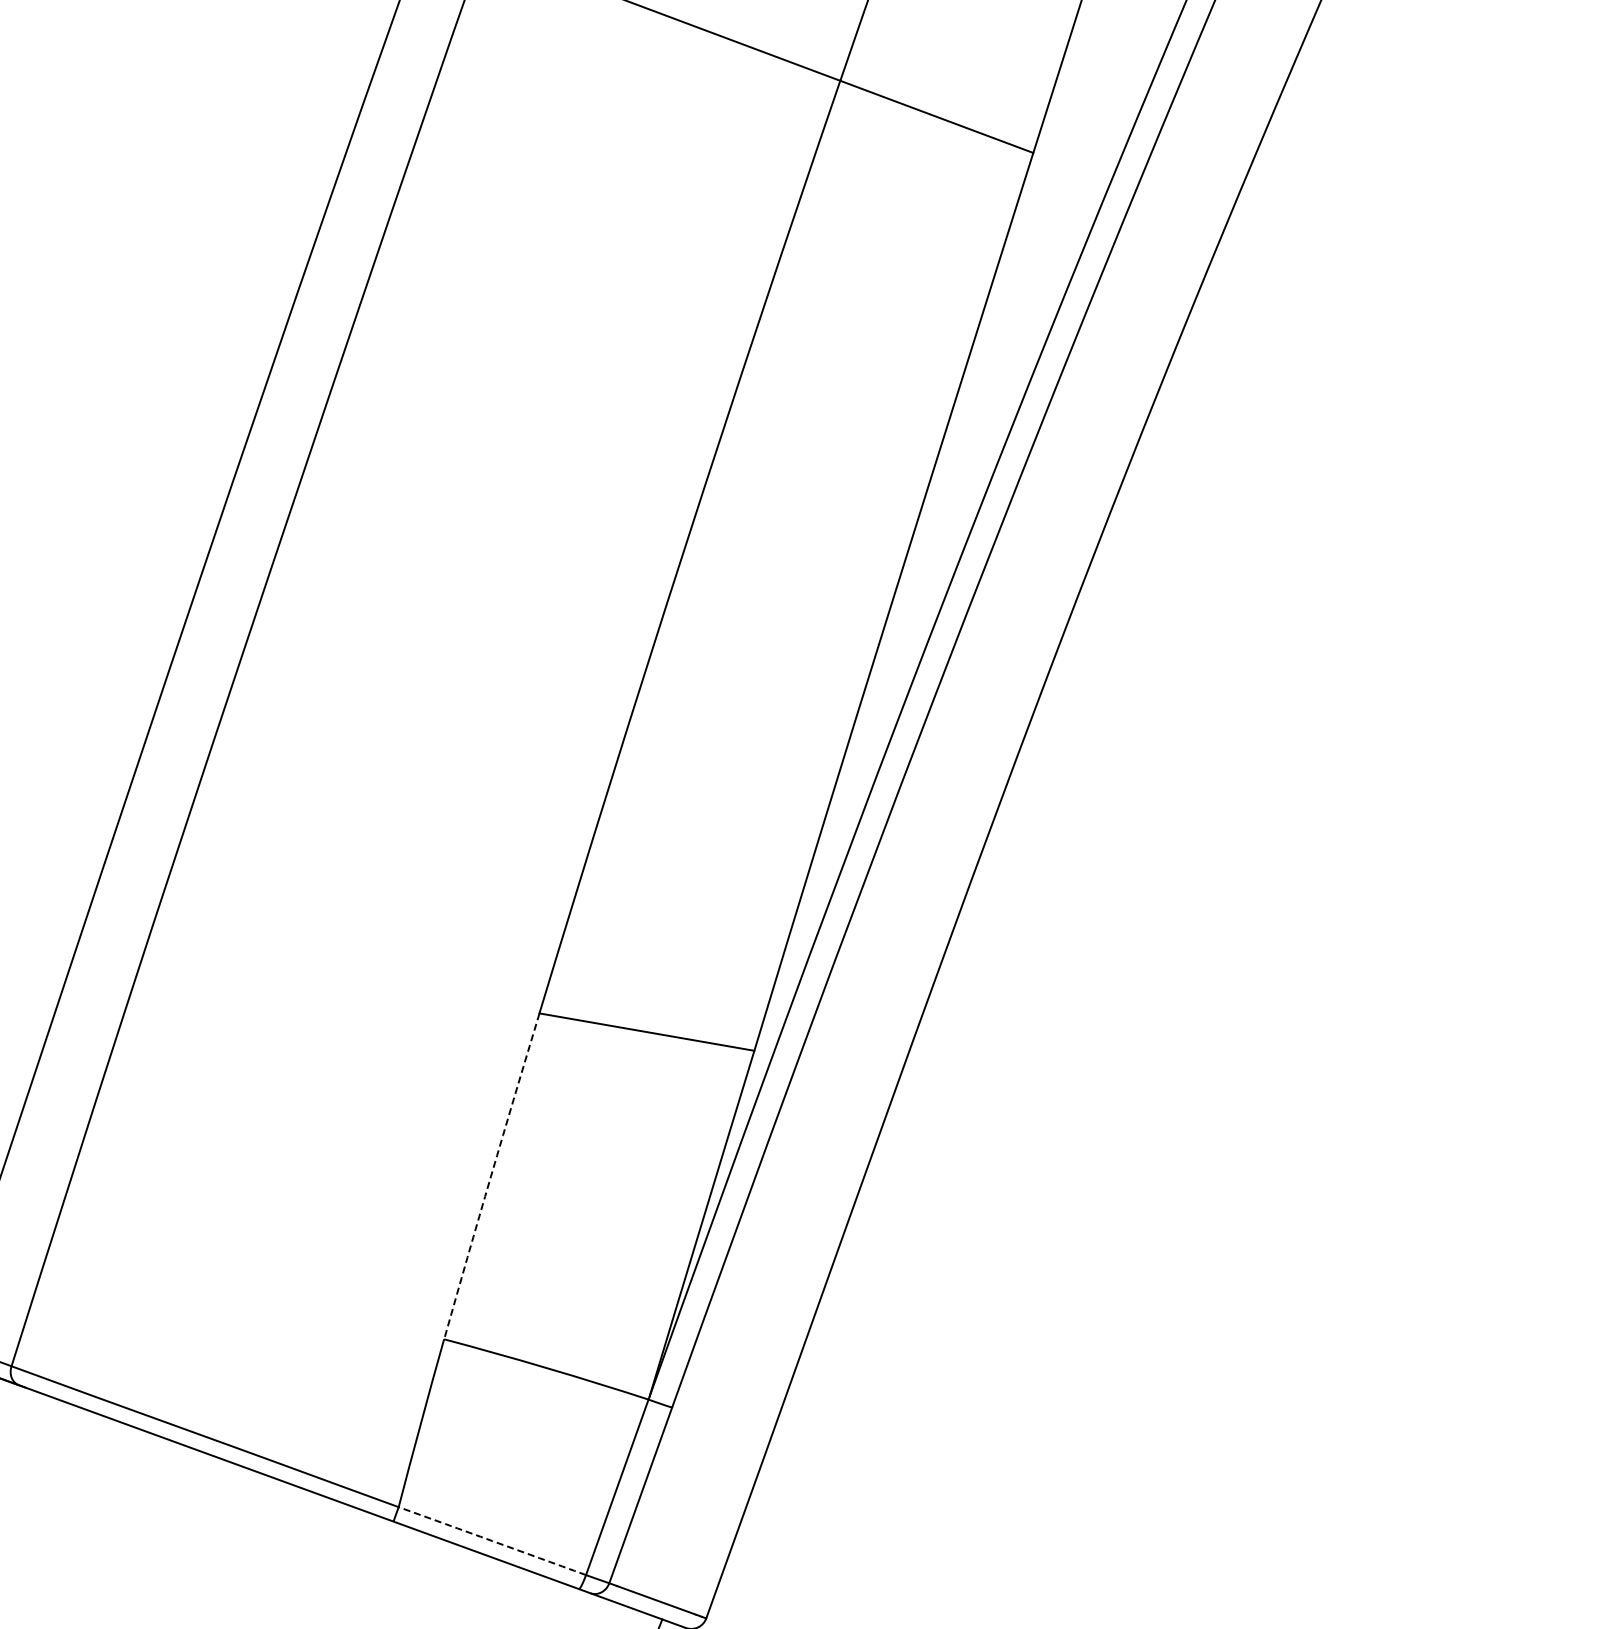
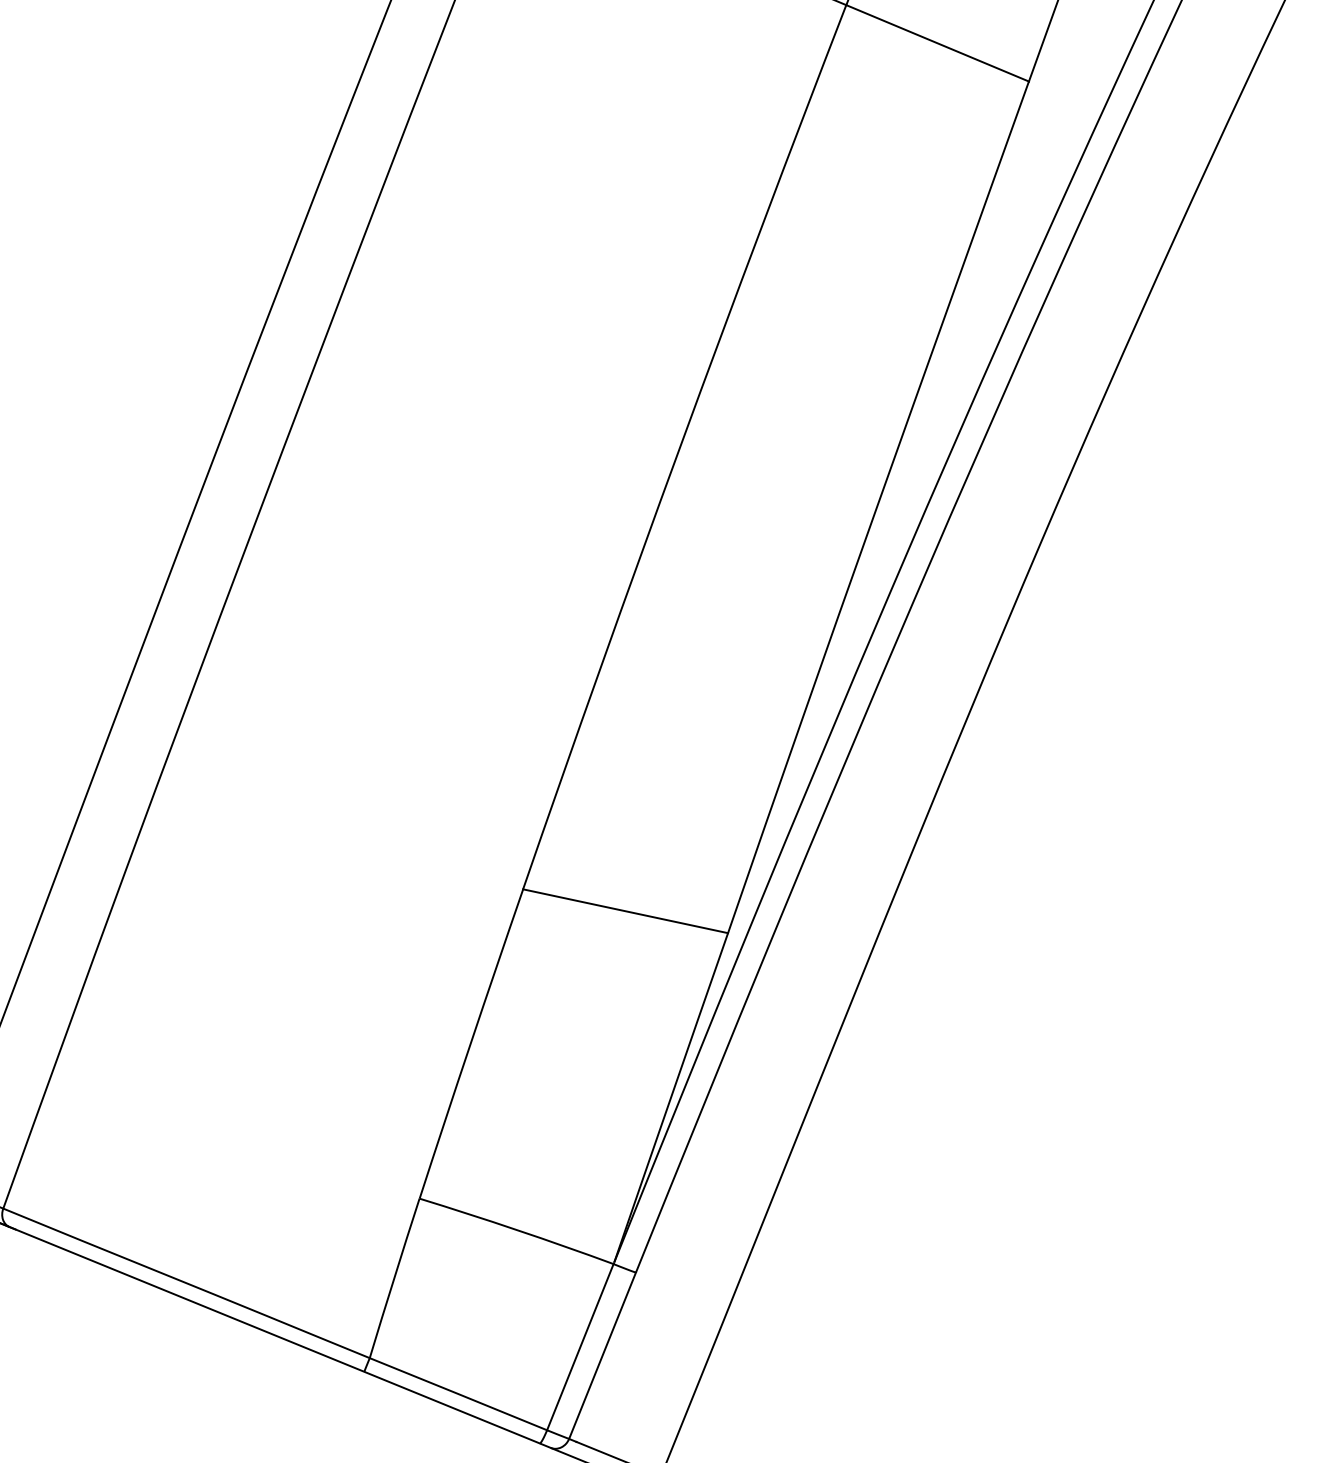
arc: (491, 1176) -> (471, 1044), dashed -> solid
arc: (492, 1541) -> (458, 1394), dashed -> solid

